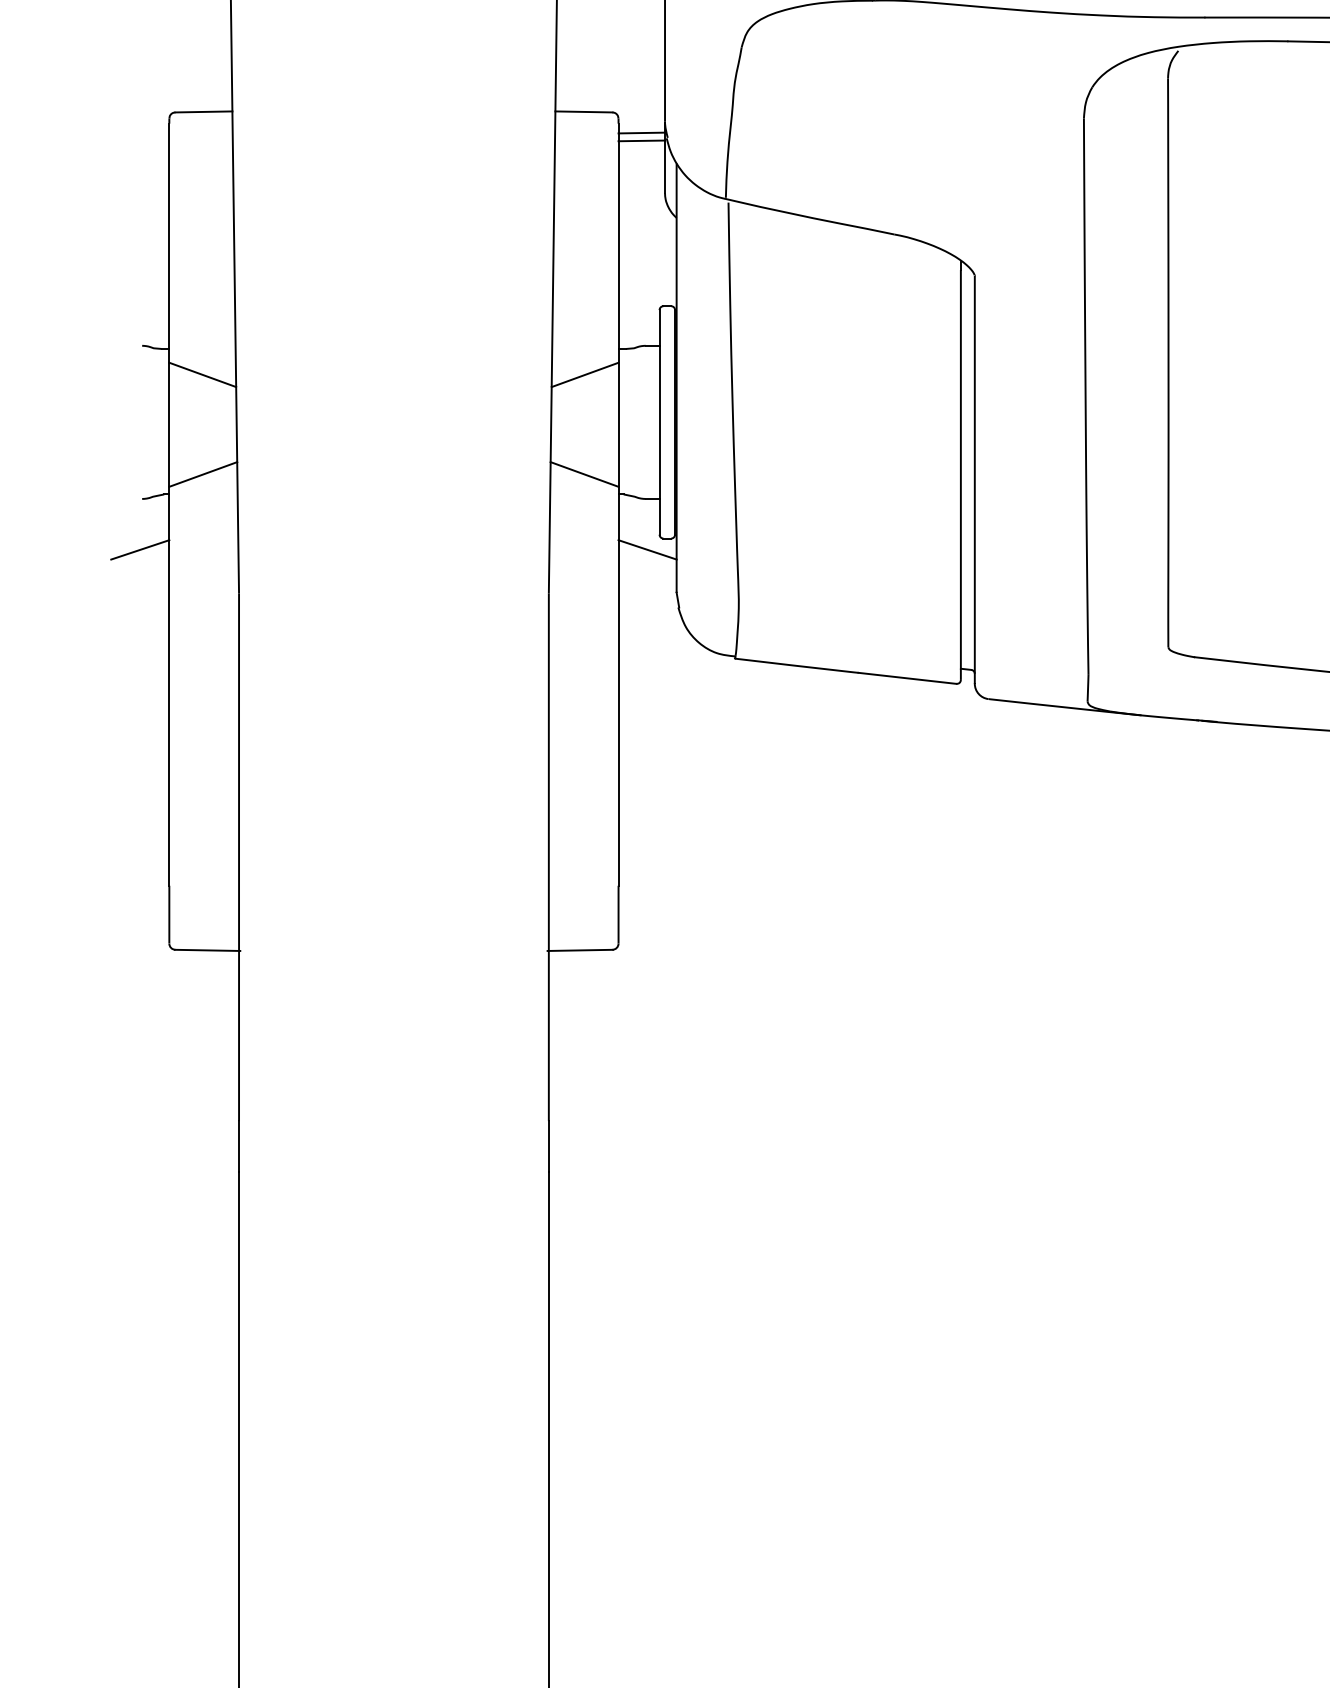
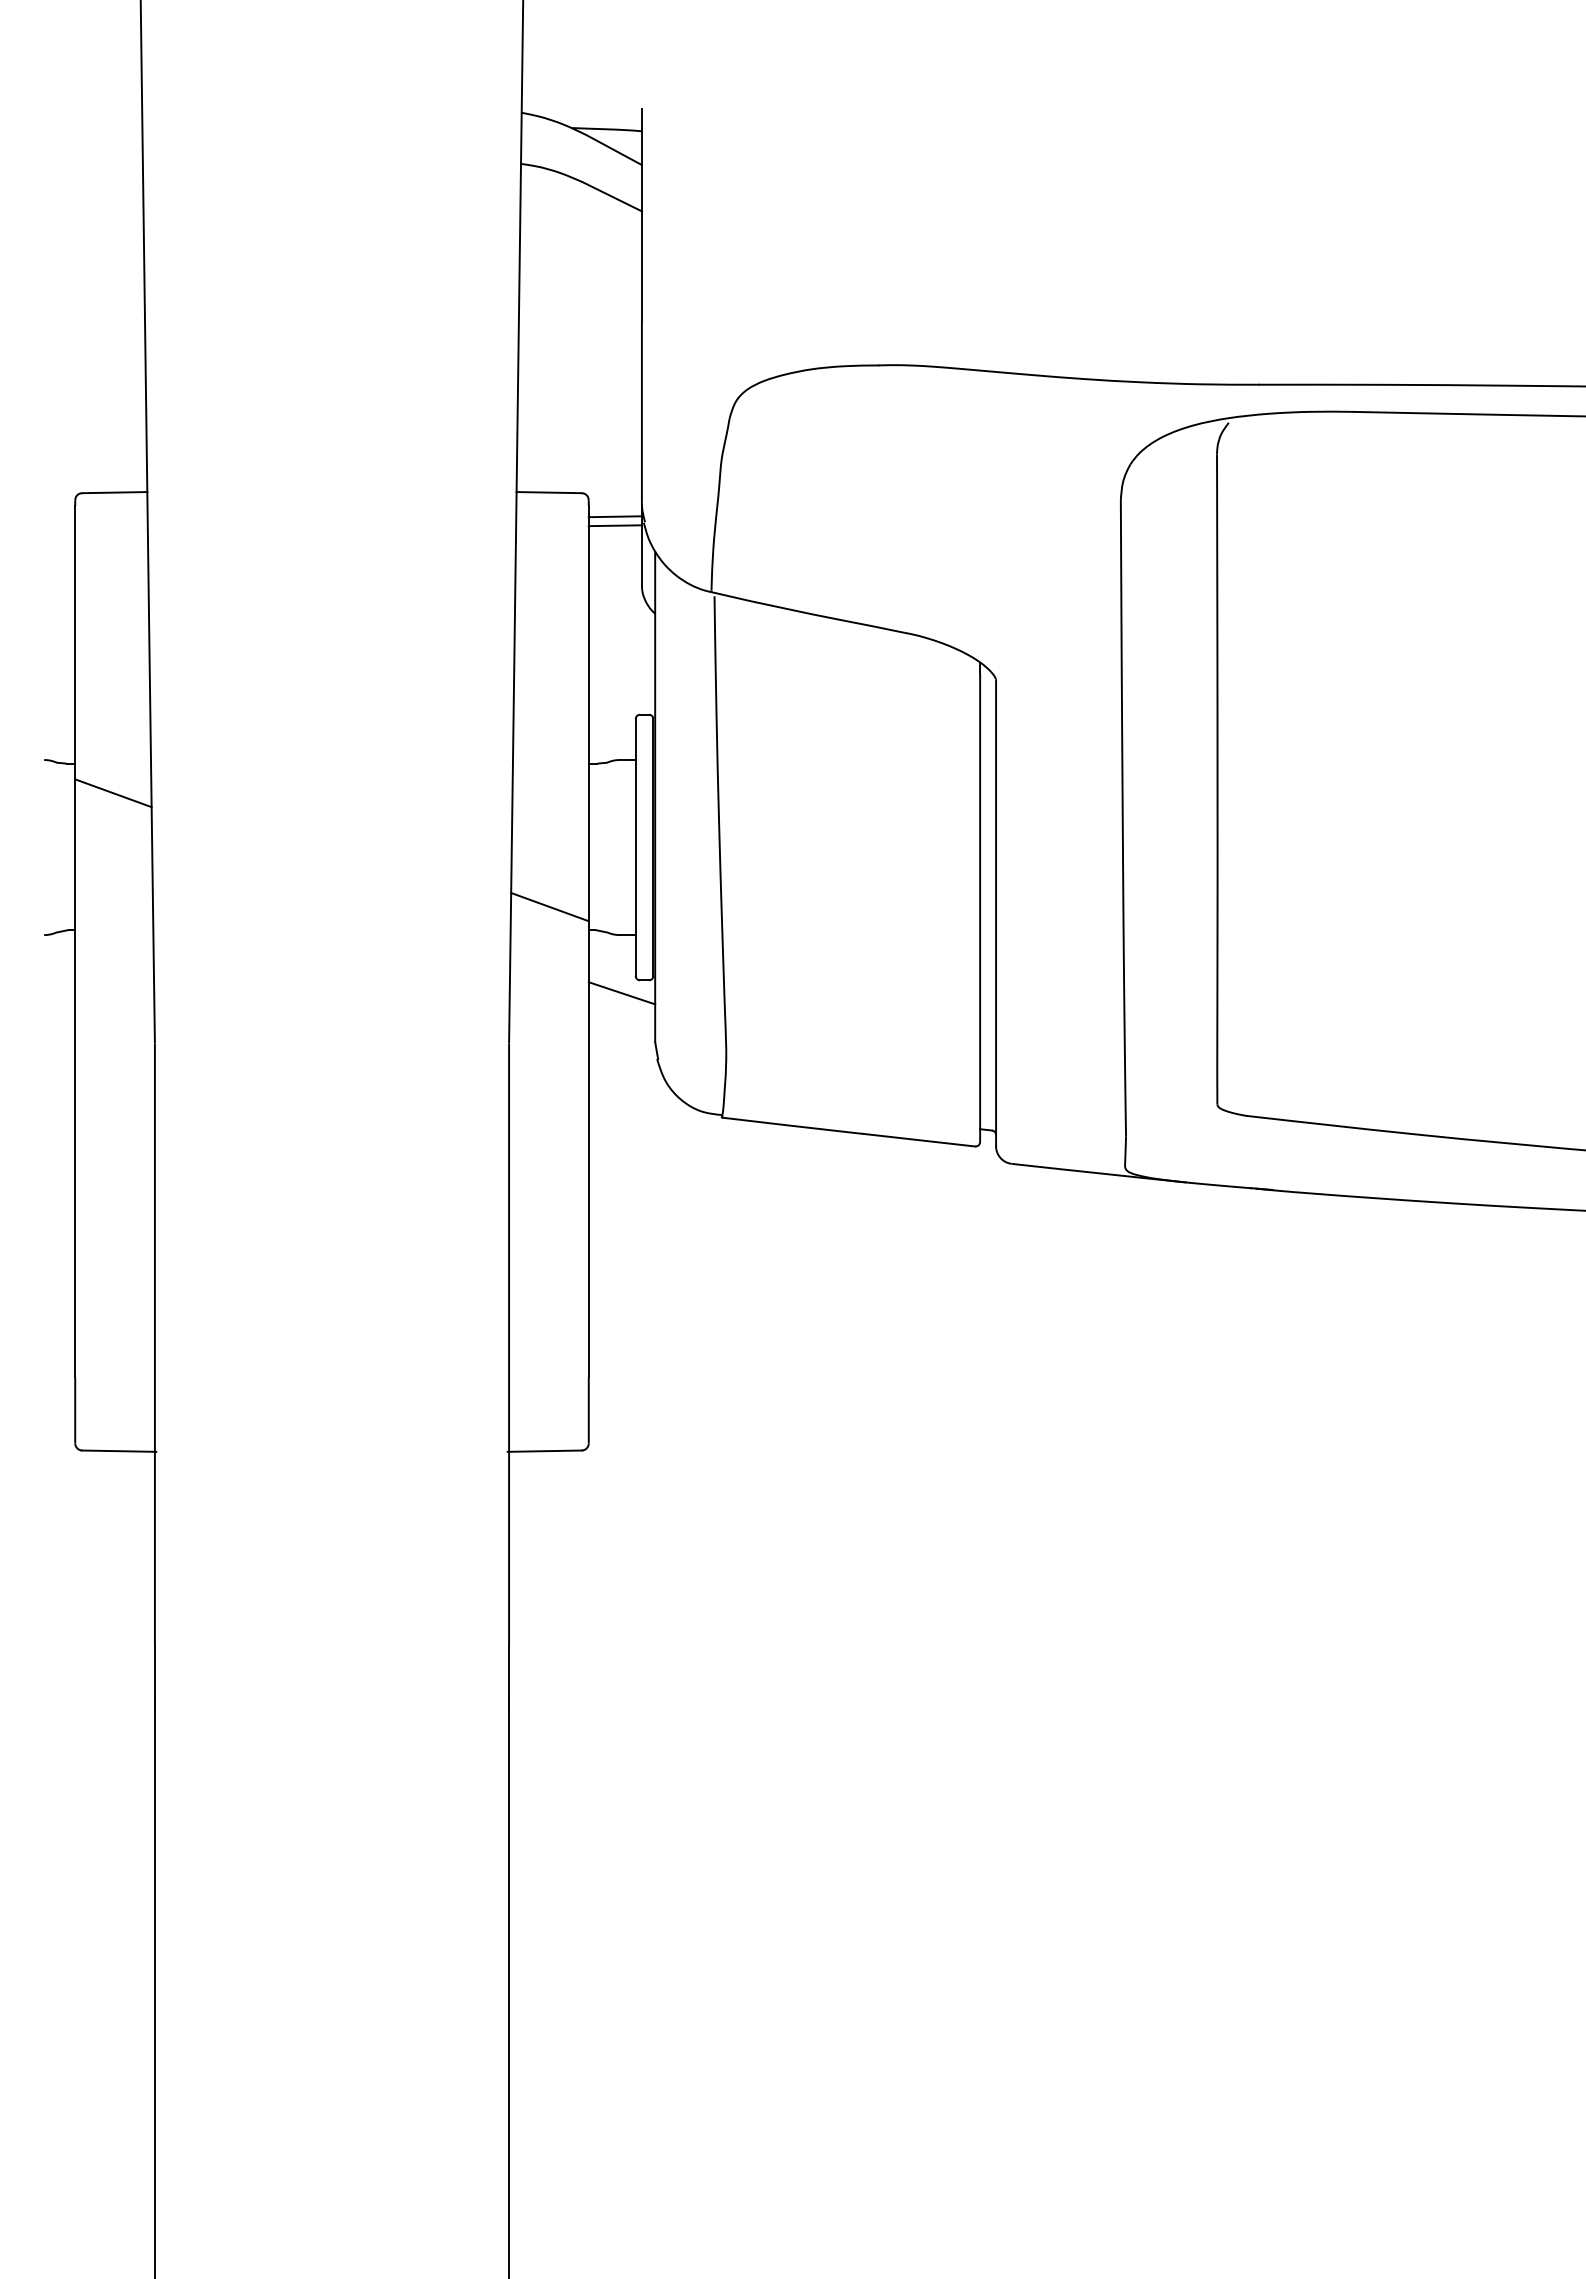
line: (585, 375) -> (550, 793), removed
line: (202, 473) -> (113, 906), removed
line: (139, 550) -> (41, 993), removed

